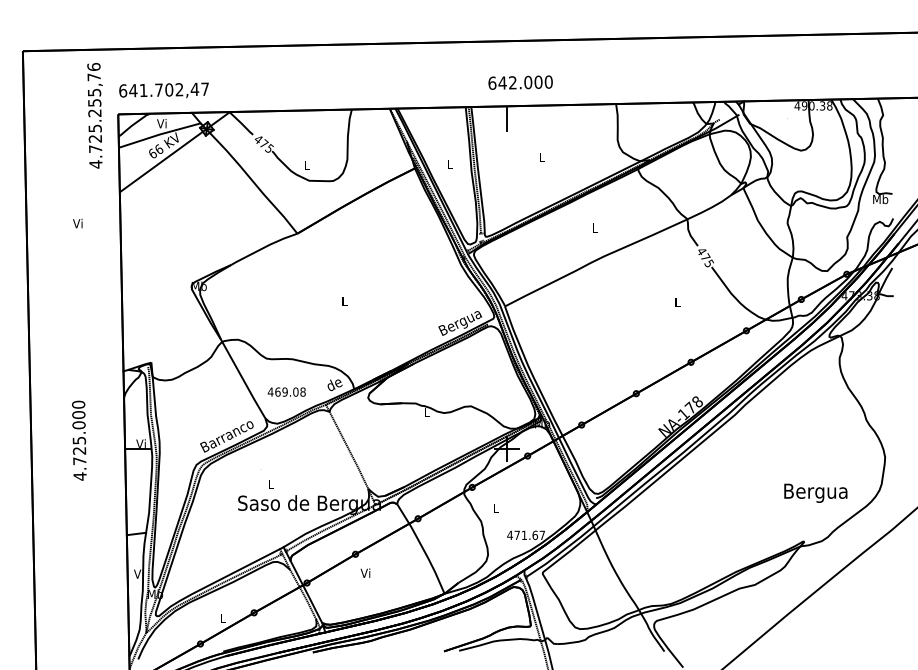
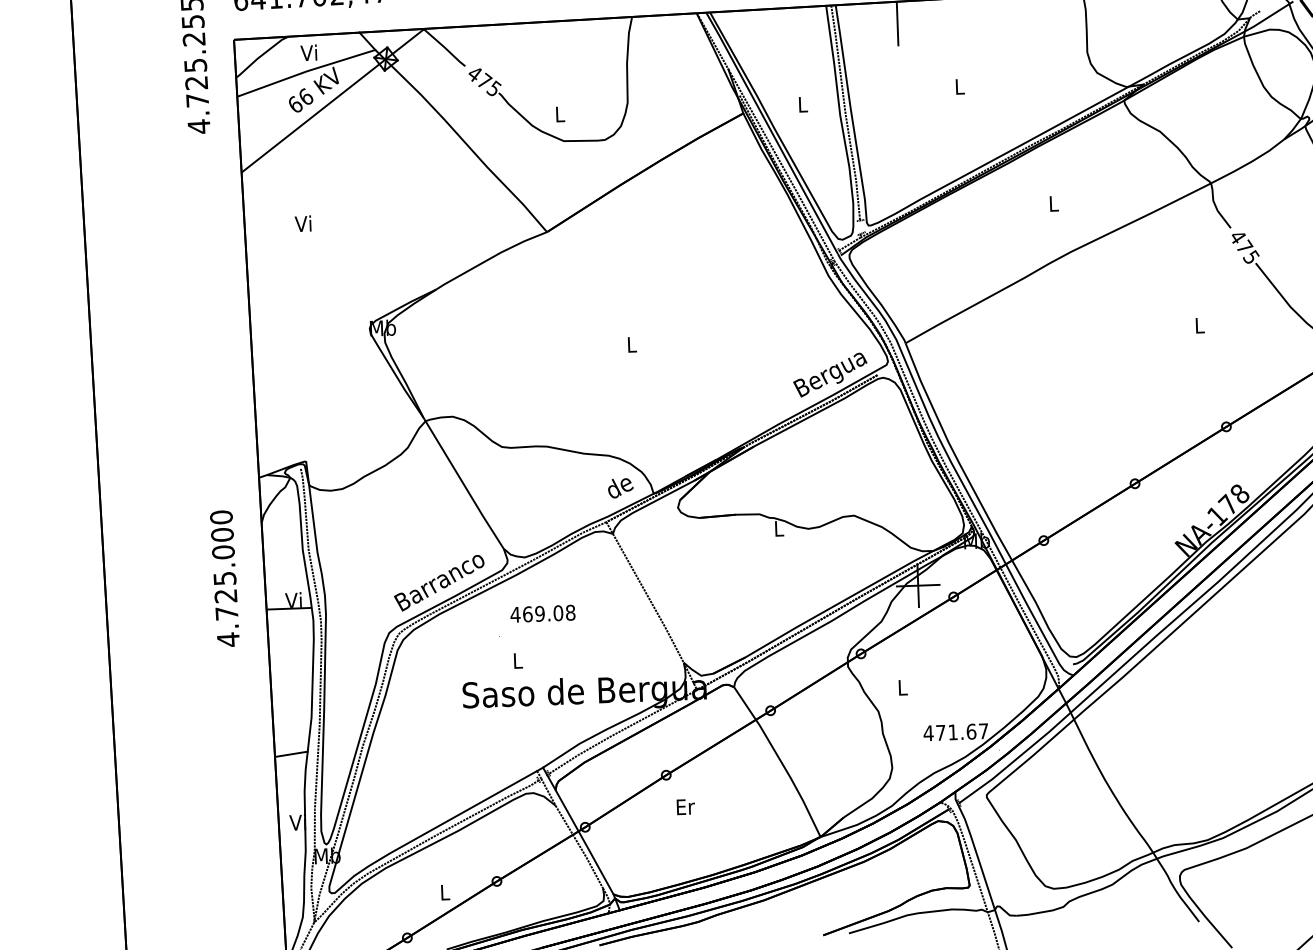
text: (77, 223) -> (302, 223), moved
text: (286, 391) -> (542, 612), moved
text: (79, 440) -> (225, 578), moved
text: (365, 572) -> (684, 805), Vi -> Er

